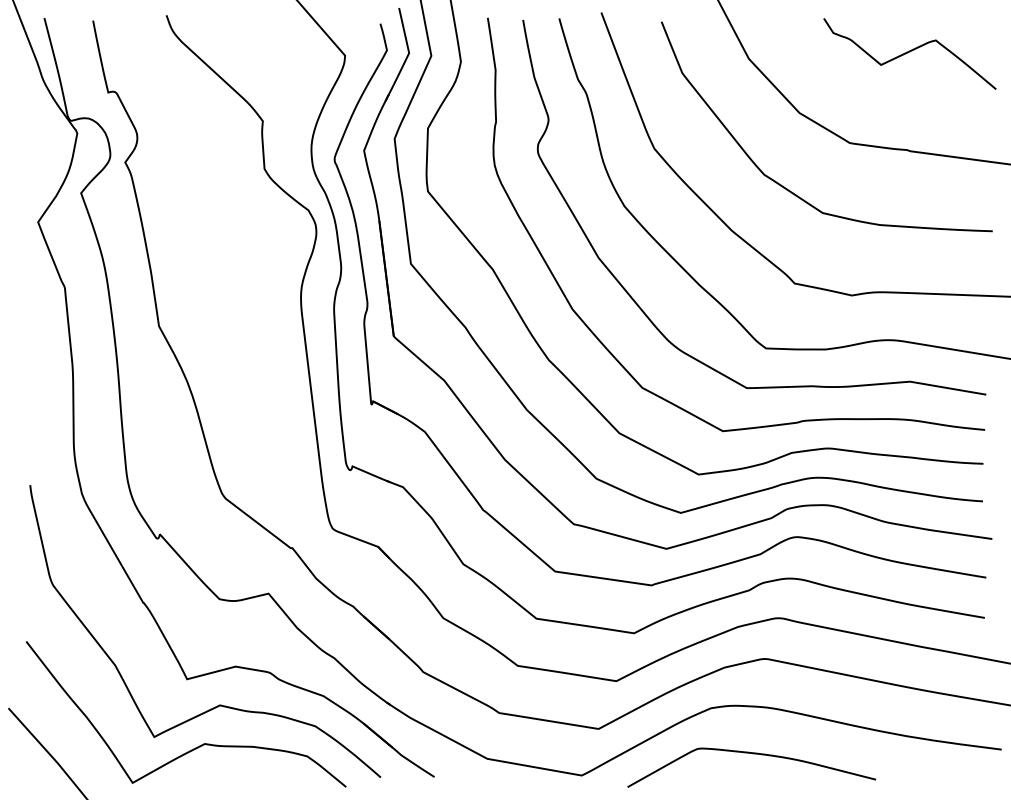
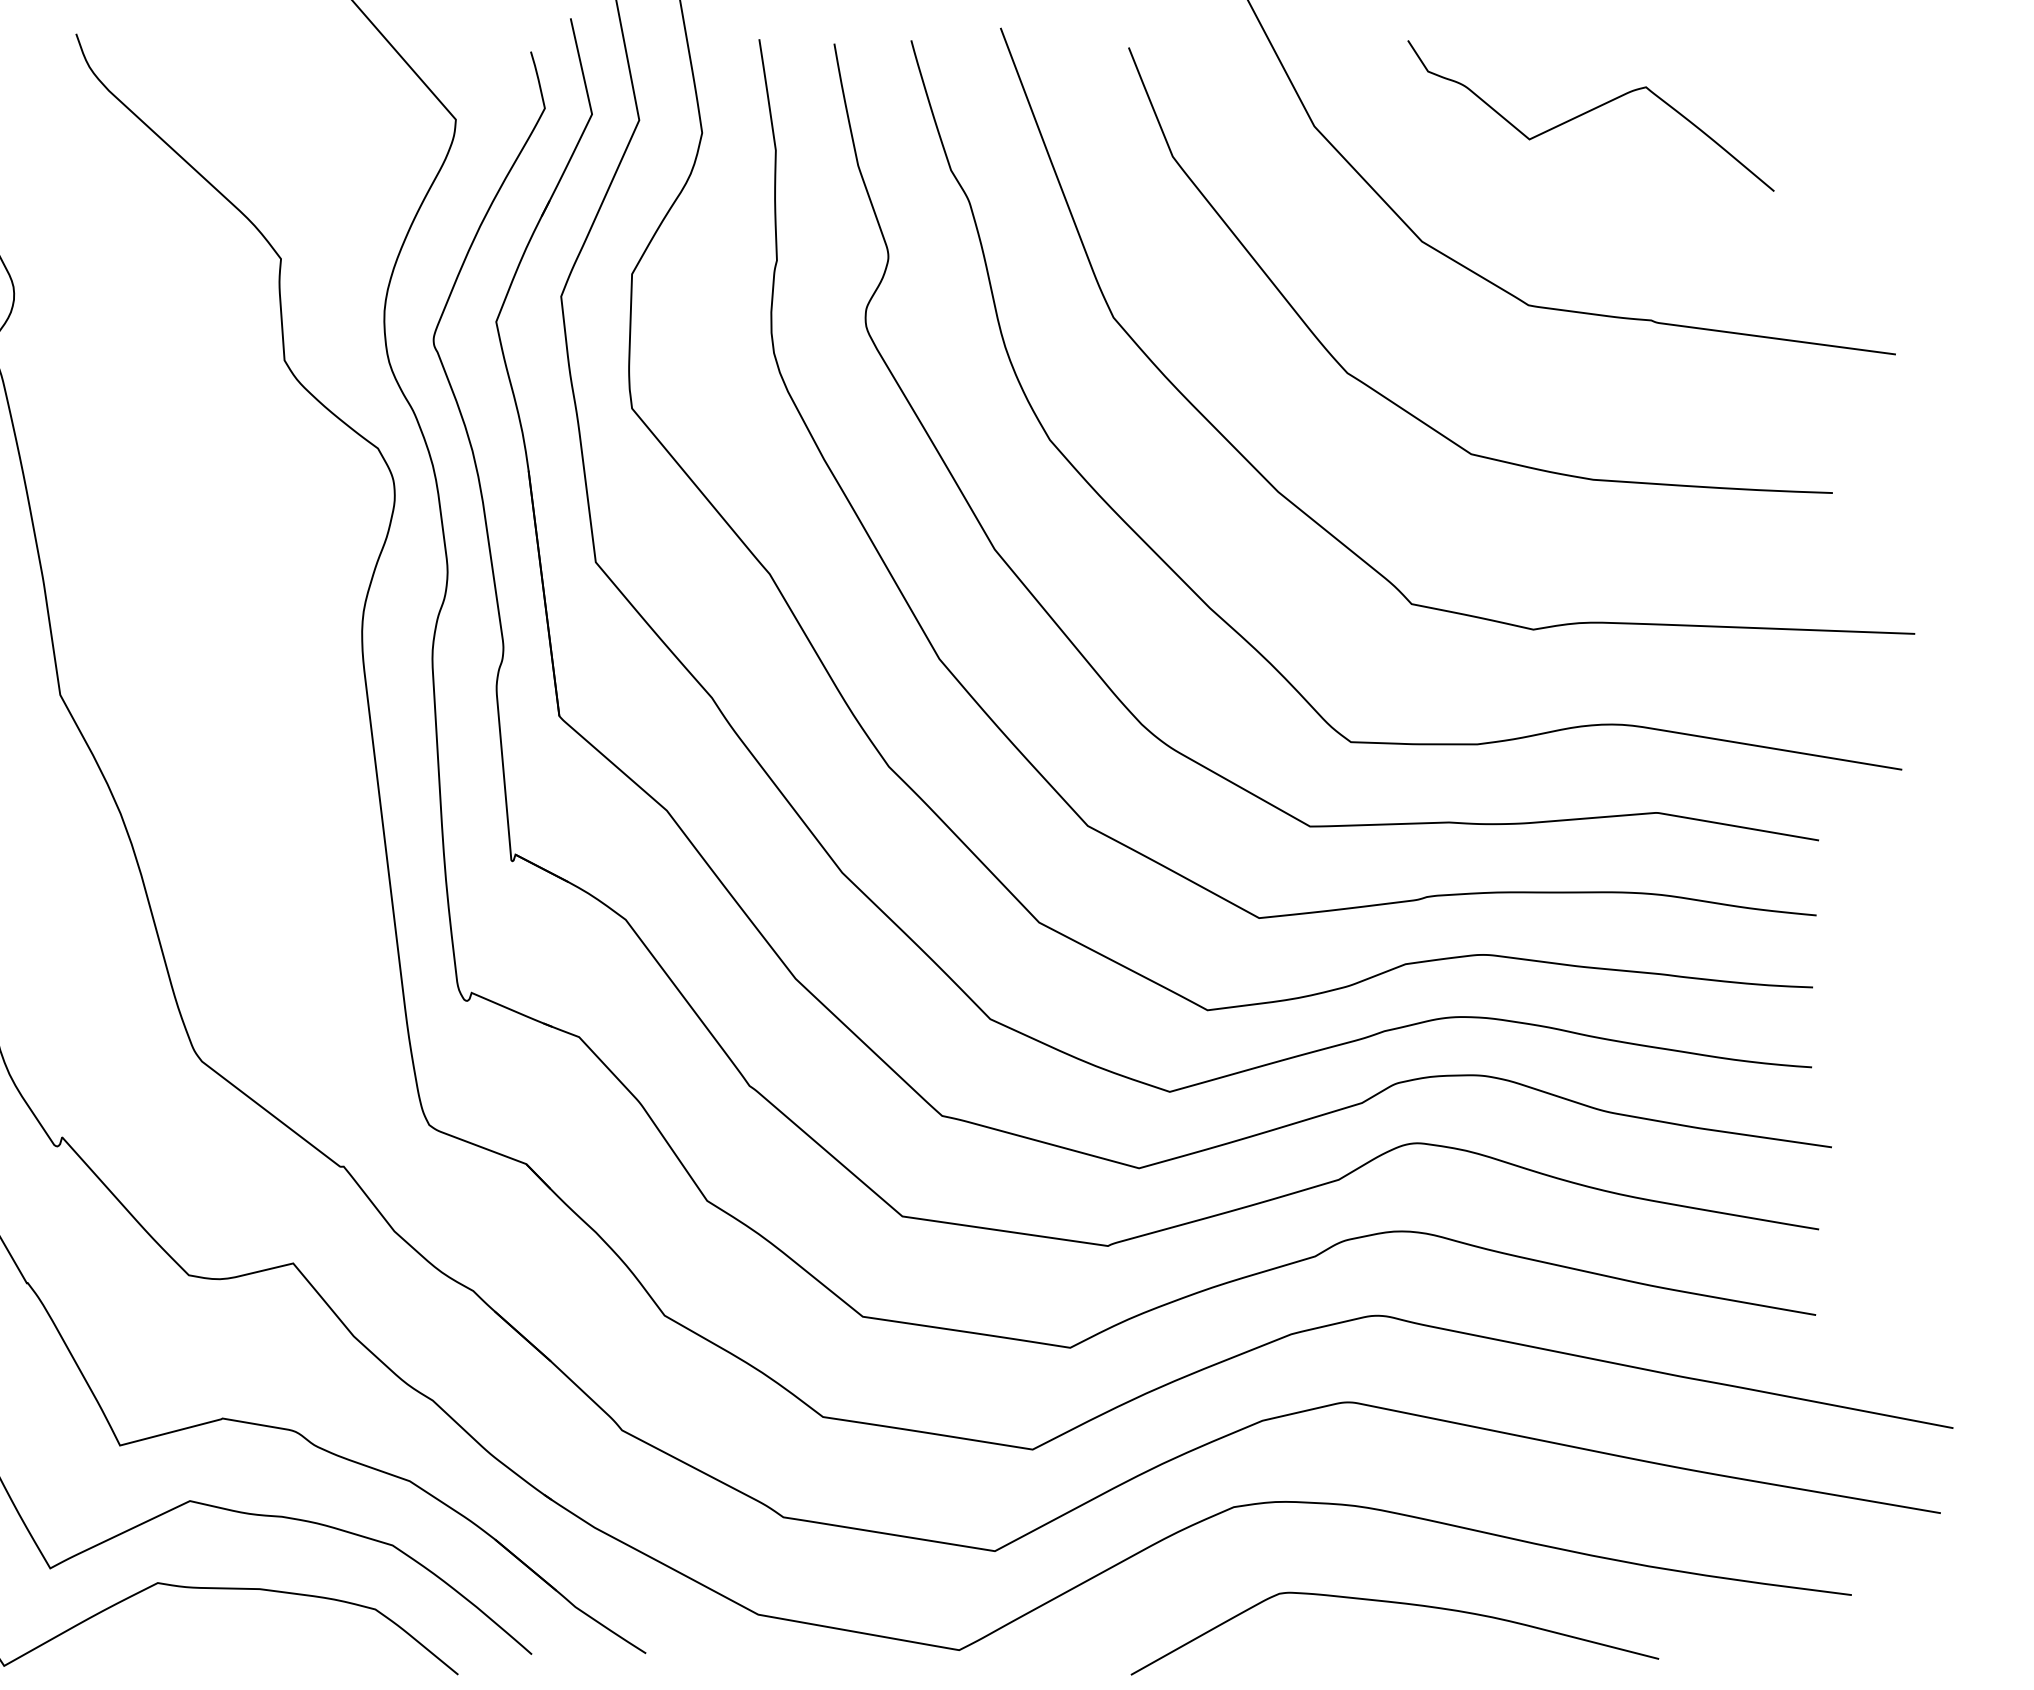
curve: (909, 52) -> (1589, 112), moved
curve: (752, 754) -> (1396, 1605), moved

